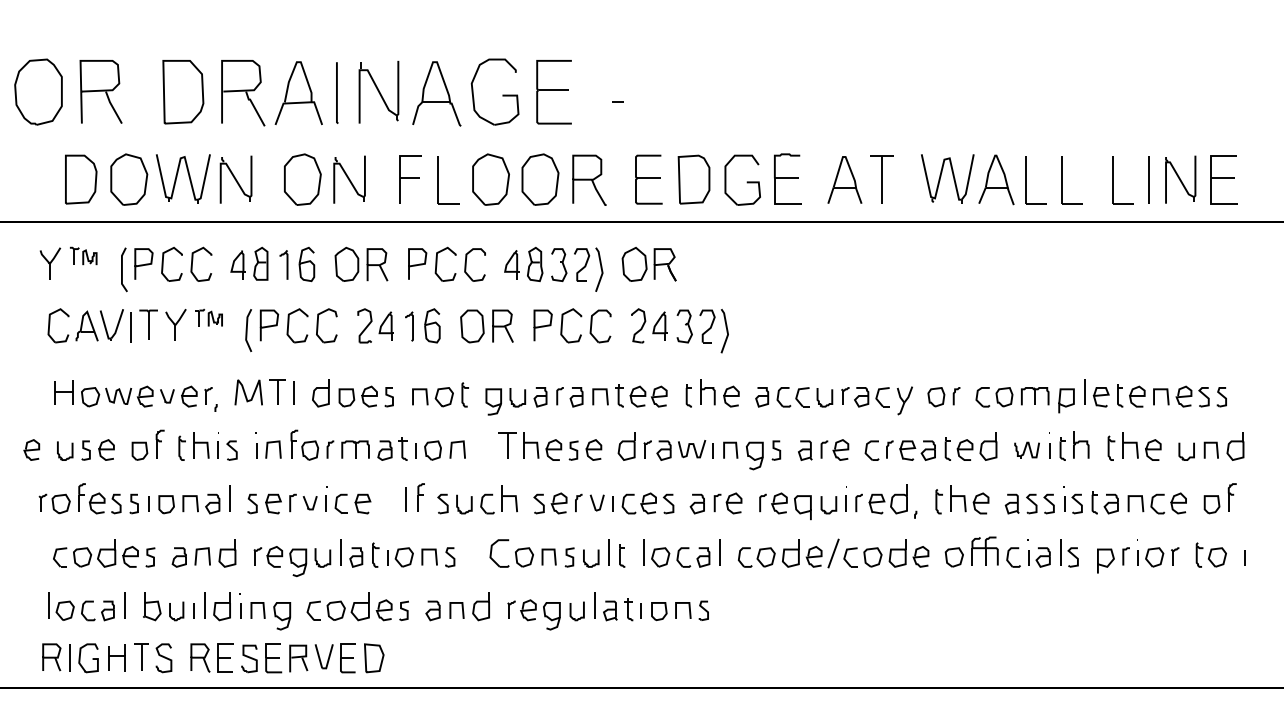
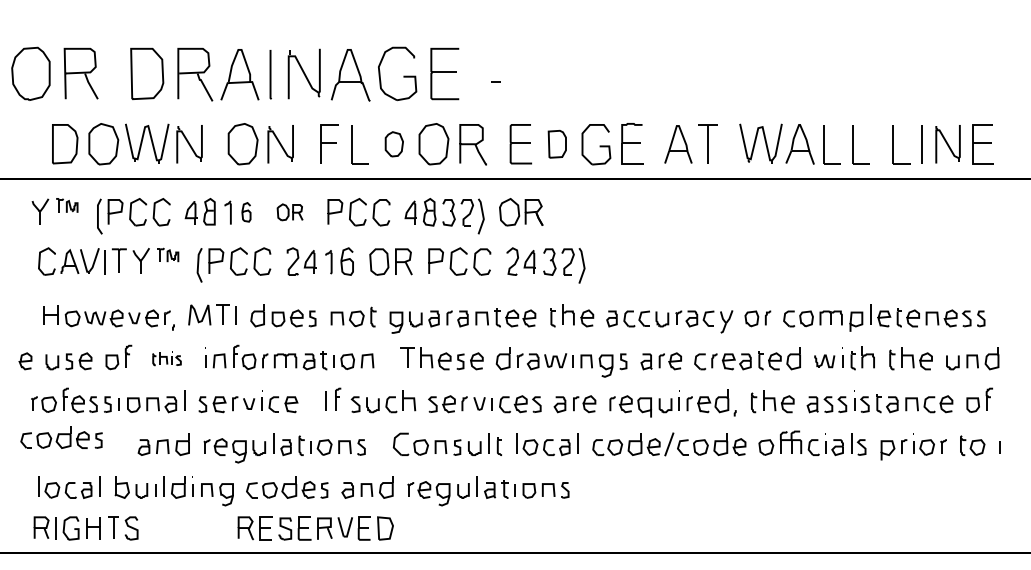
part: (491, 180) -> (394, 144), size x0.6
part: (694, 180) -> (557, 144), size x0.7
part: (306, 264) -> (246, 212), size x0.7
part: (360, 264) -> (289, 212), size x0.6
part: (207, 446) -> (166, 358), size x0.6
part: (103, 553) -> (61, 437), moved
part: (287, 658) -> (315, 528), moved

